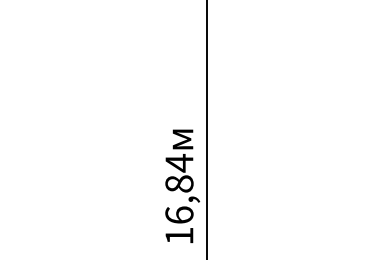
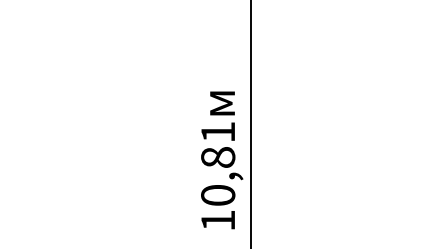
text: (179, 188) -> (218, 162), 16,84 -> 10,81

